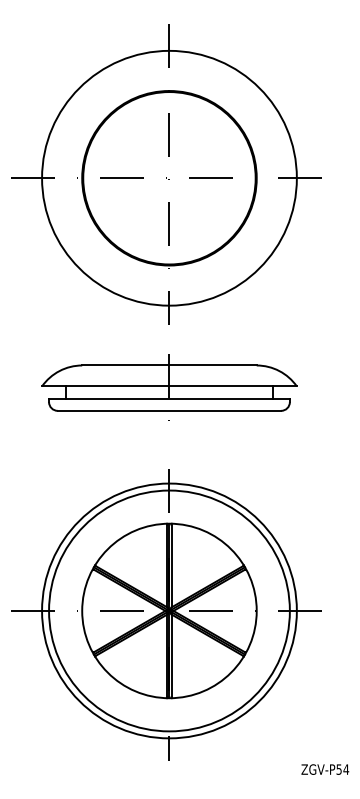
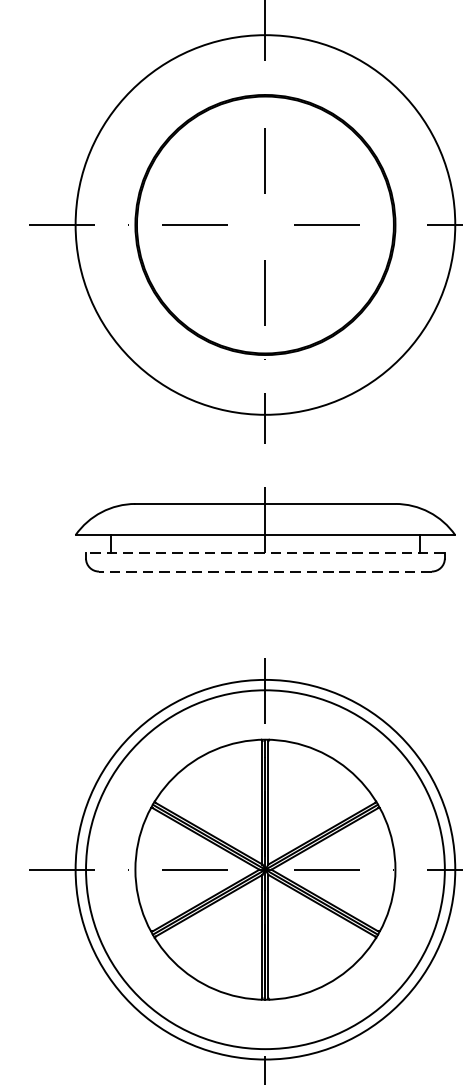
line: (168, 398) -> (263, 553), solid -> dashed
line: (169, 410) -> (265, 571), solid -> dashed

